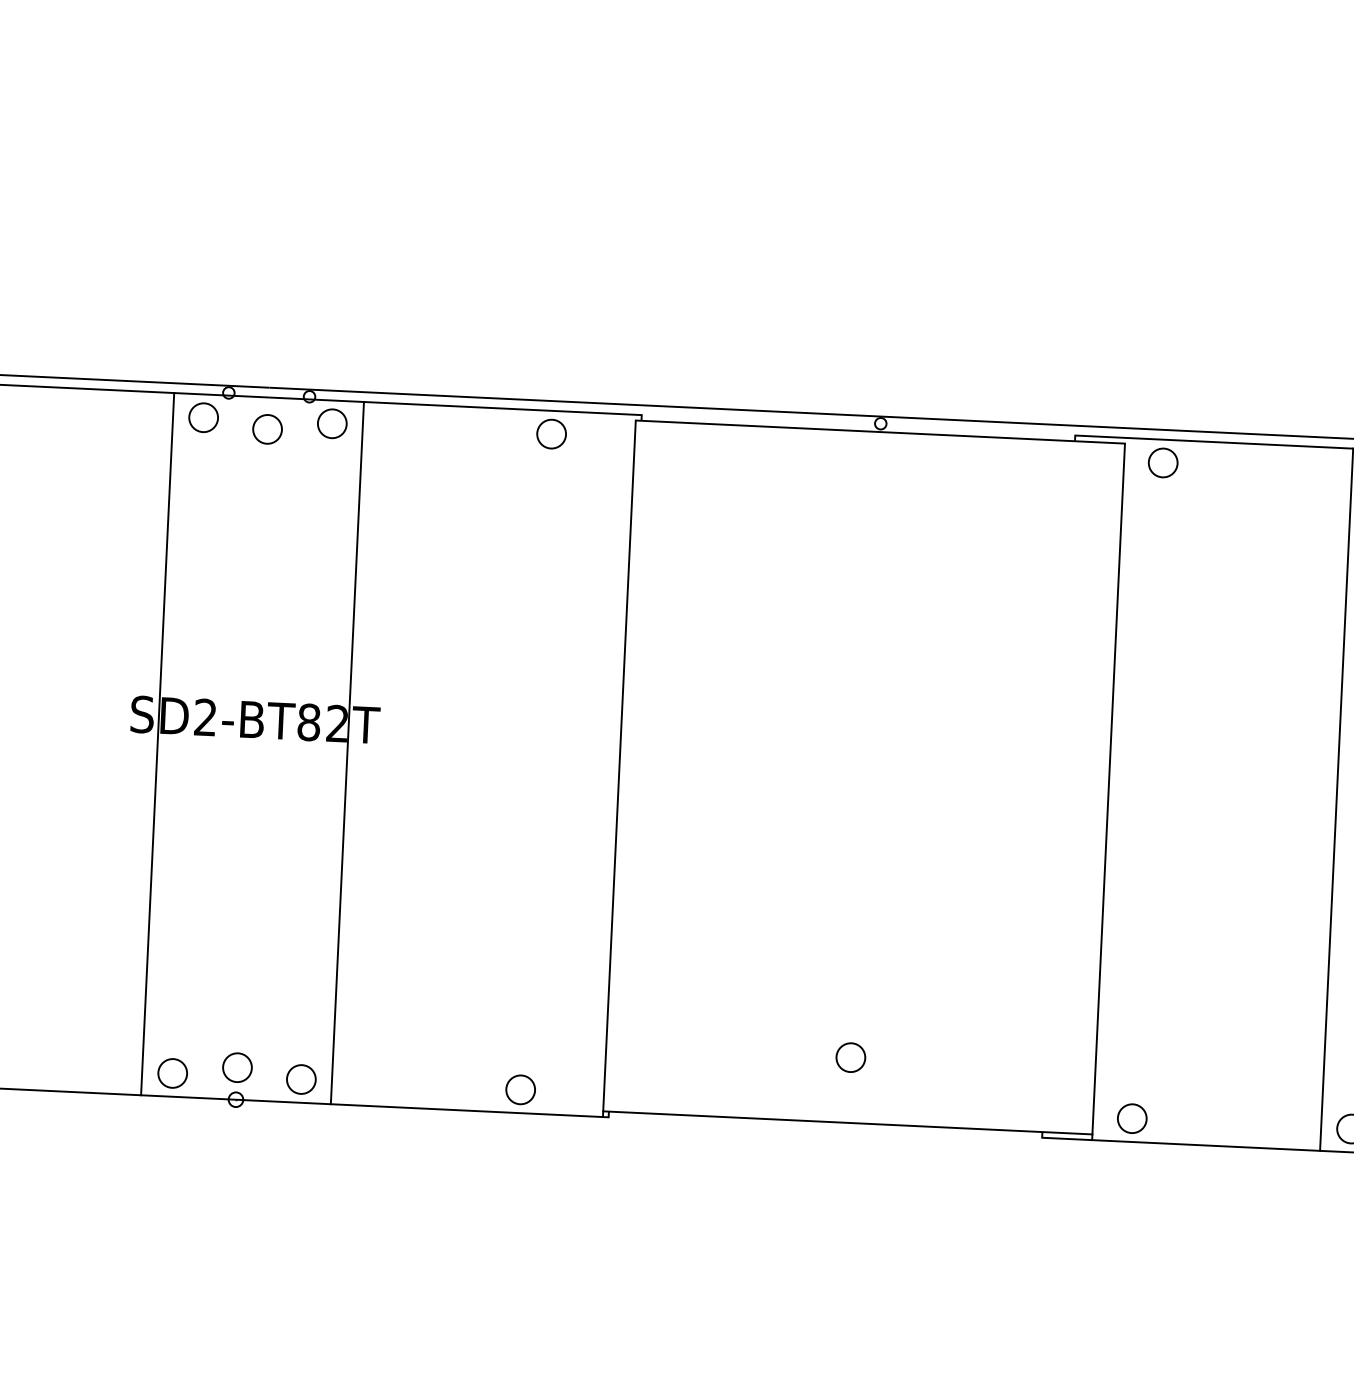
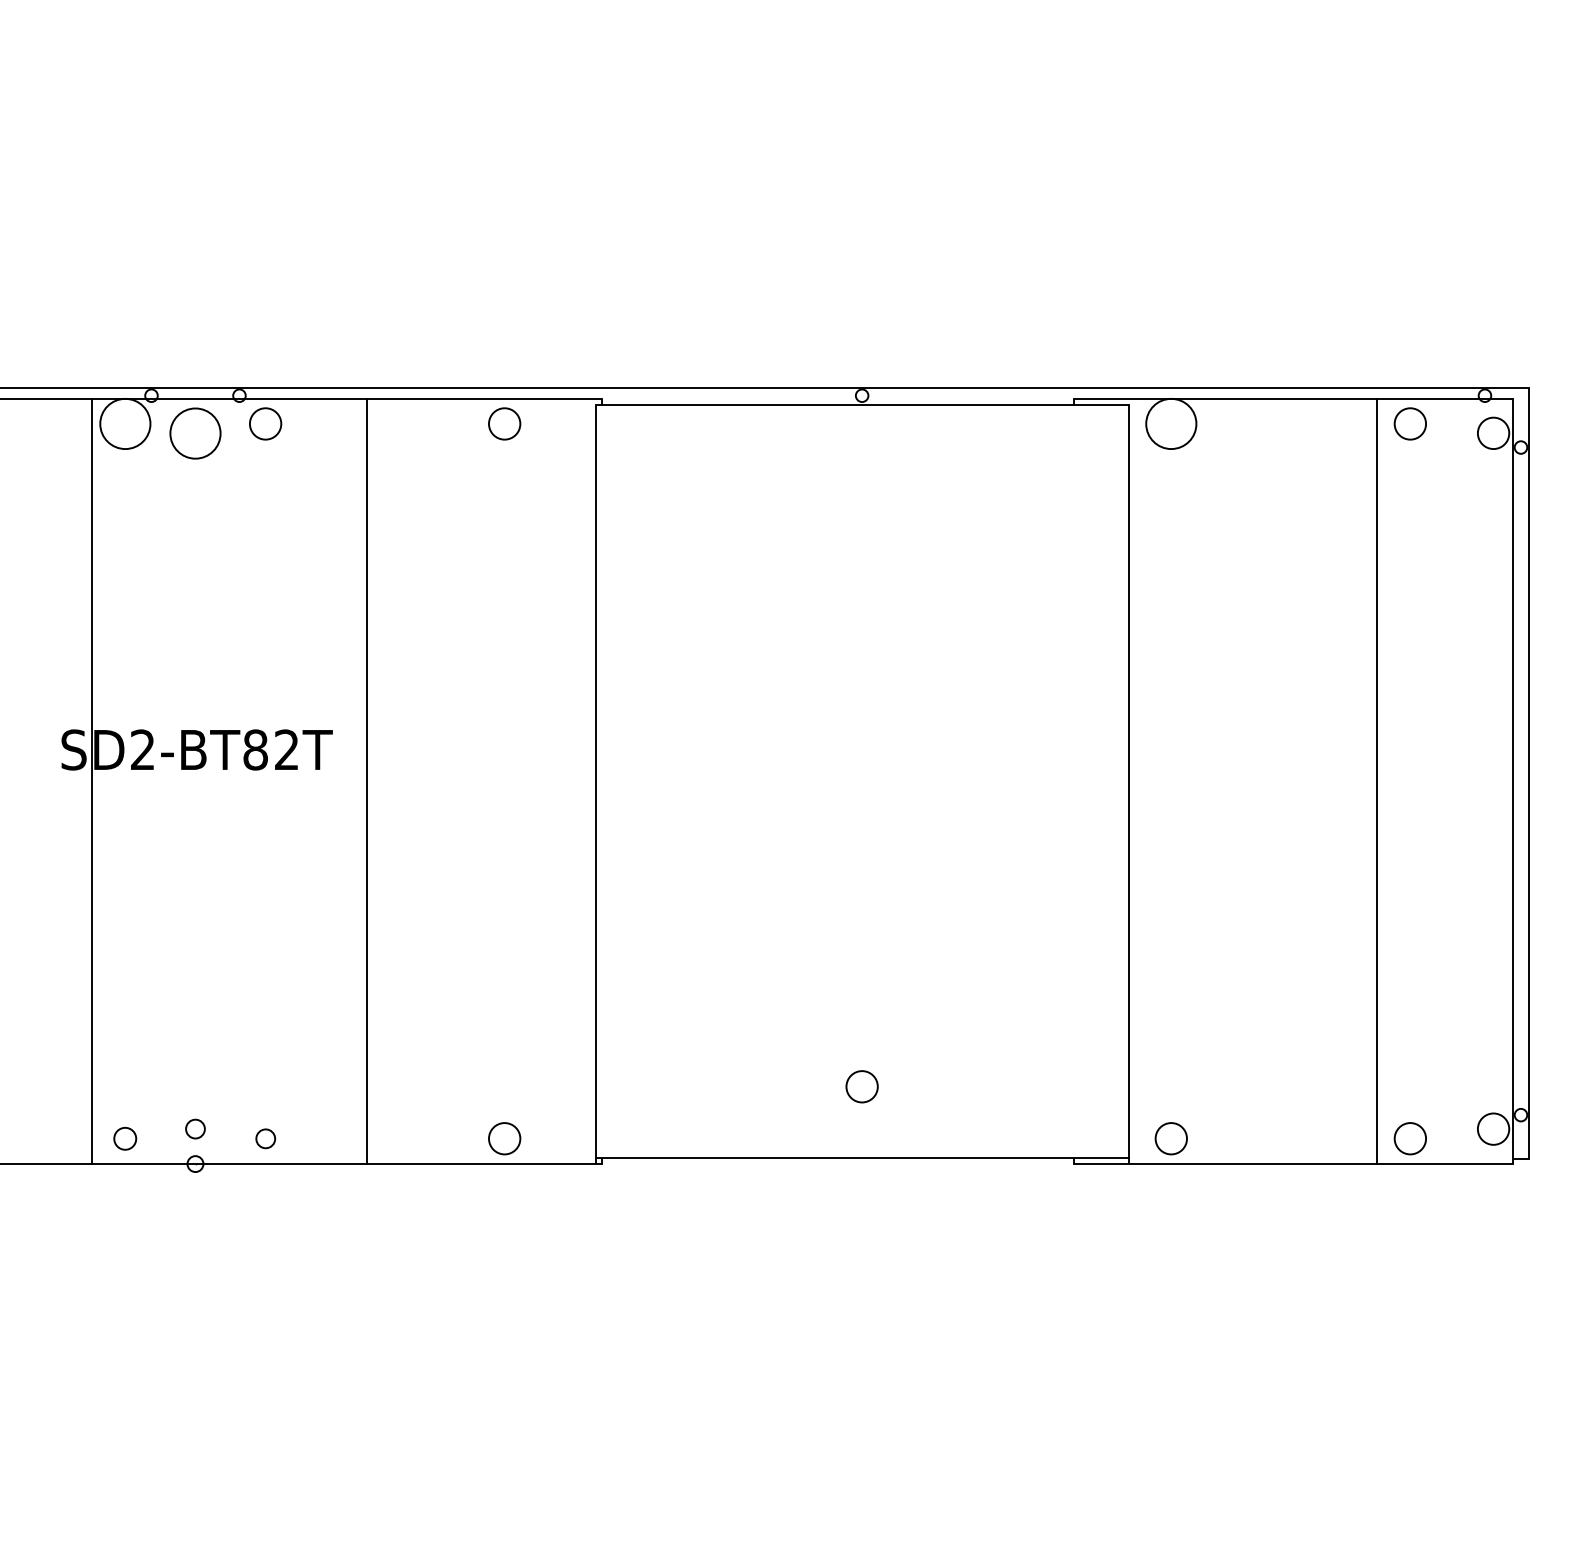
circle: (203, 417) -> (125, 423), size x1.6
circle: (267, 428) -> (195, 432), size x1.6
circle: (1163, 462) -> (1171, 423), size x1.6
line: (347, 753) -> (366, 781), moved
circle: (237, 1067) -> (195, 1128), size x0.6
circle: (171, 1073) -> (124, 1138), size x0.7
circle: (301, 1079) -> (265, 1138), size x0.6

